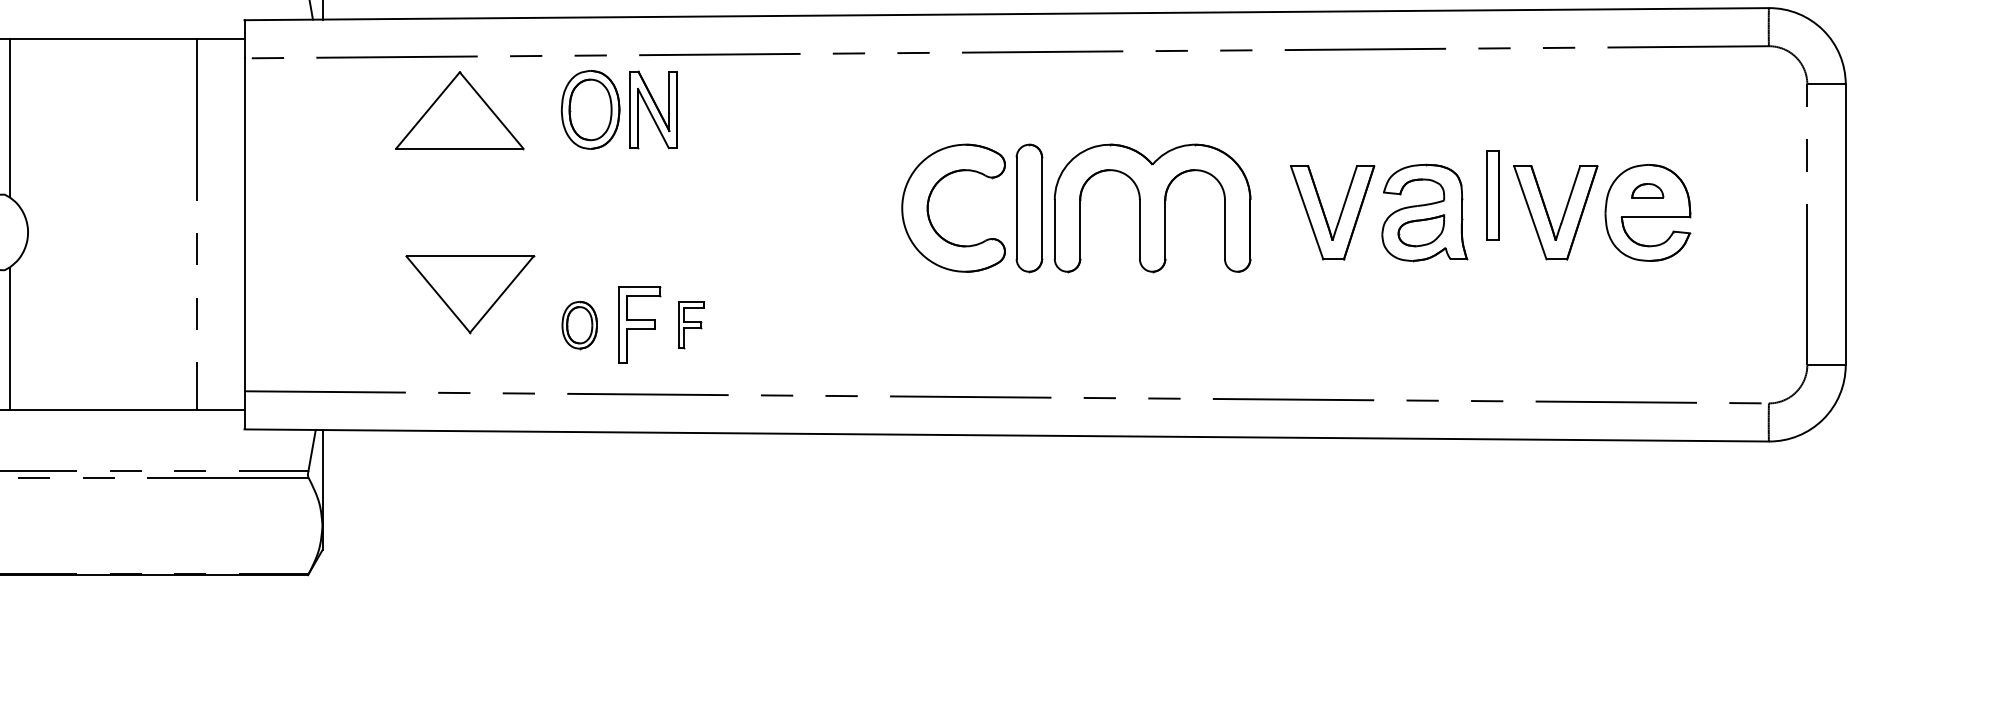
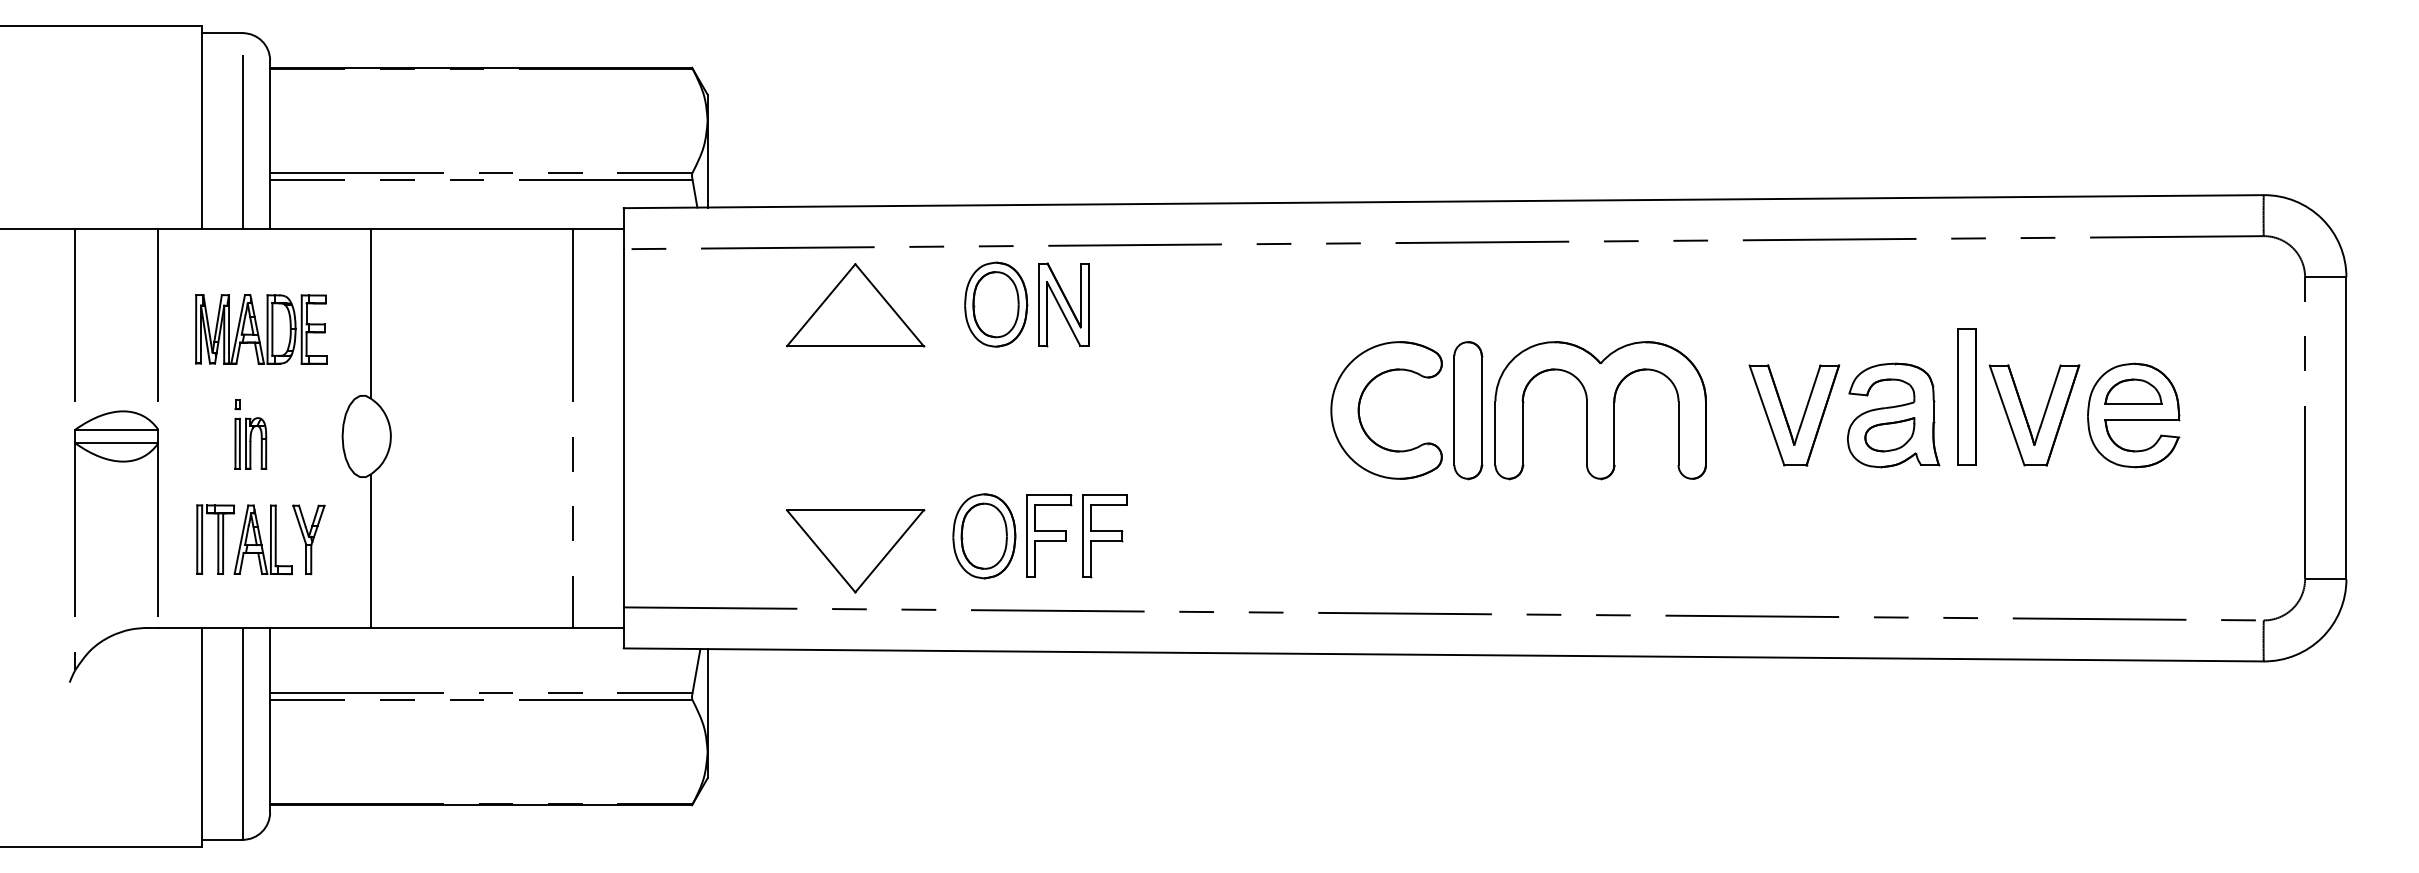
part: (1647, 190) -> (2133, 391), size x1.67
part: (1492, 195) -> (1966, 396), size x1.43
part: (470, 294) -> (855, 551), moved
part: (579, 325) -> (984, 536), size x1.67
part: (691, 325) -> (1104, 536), size x1.67

